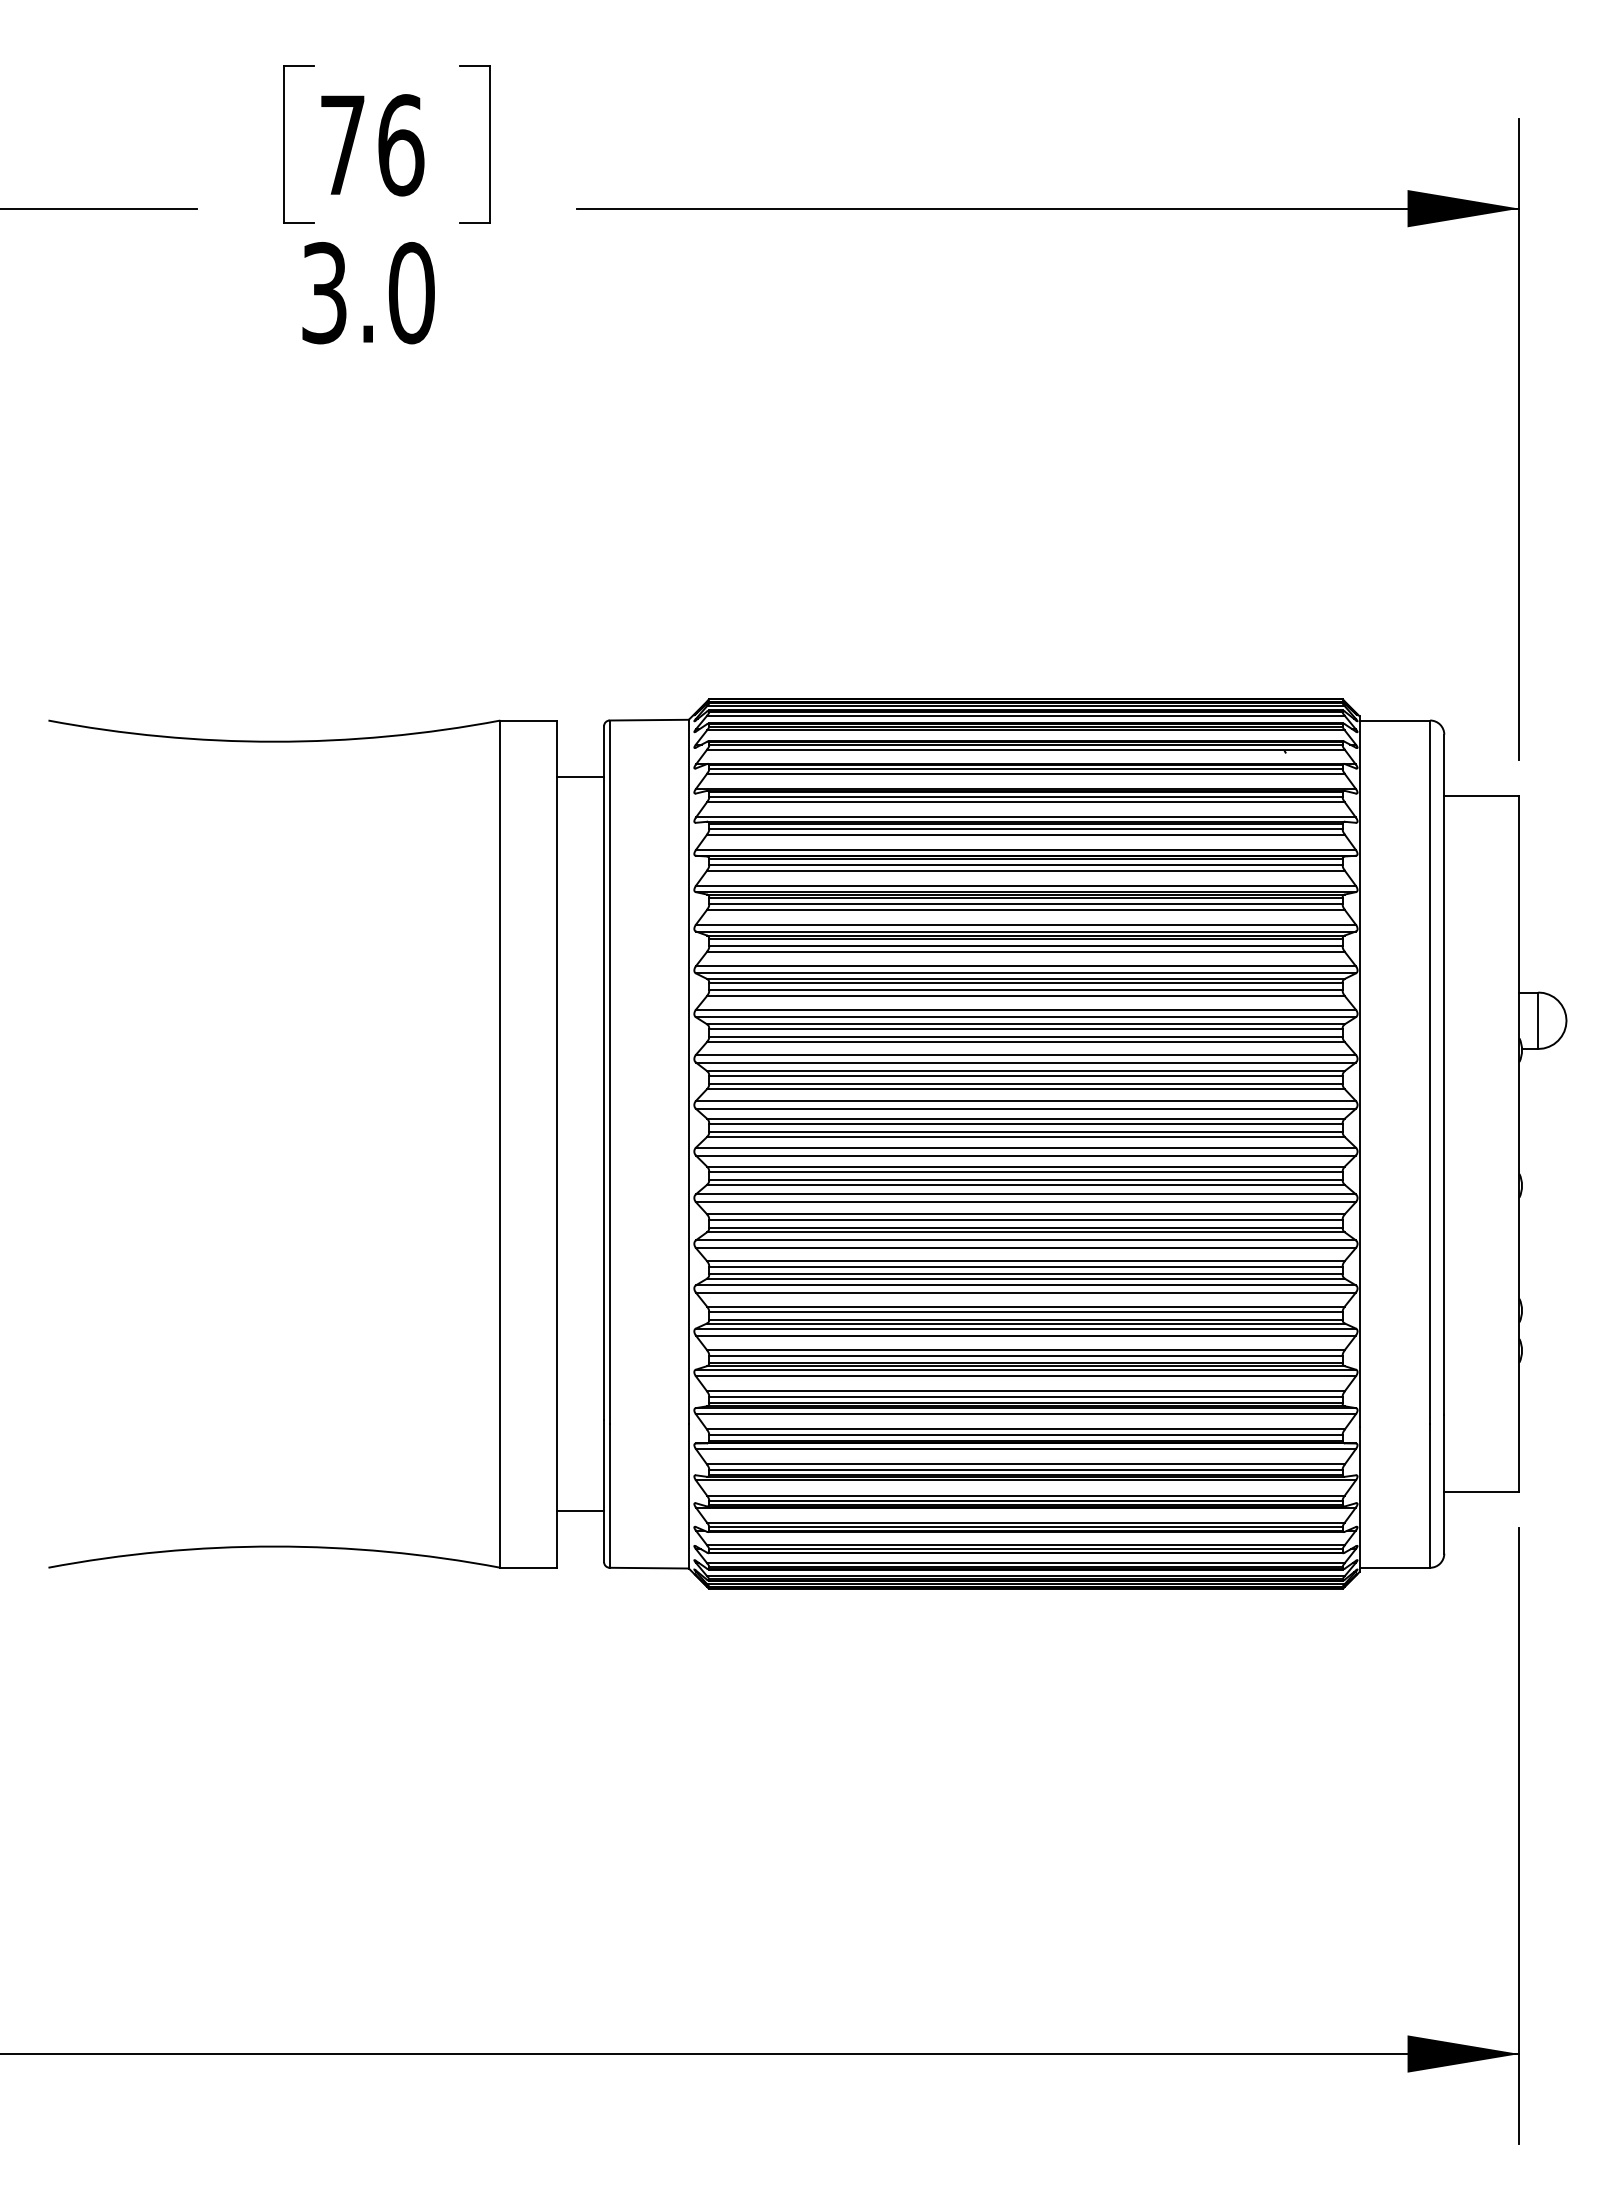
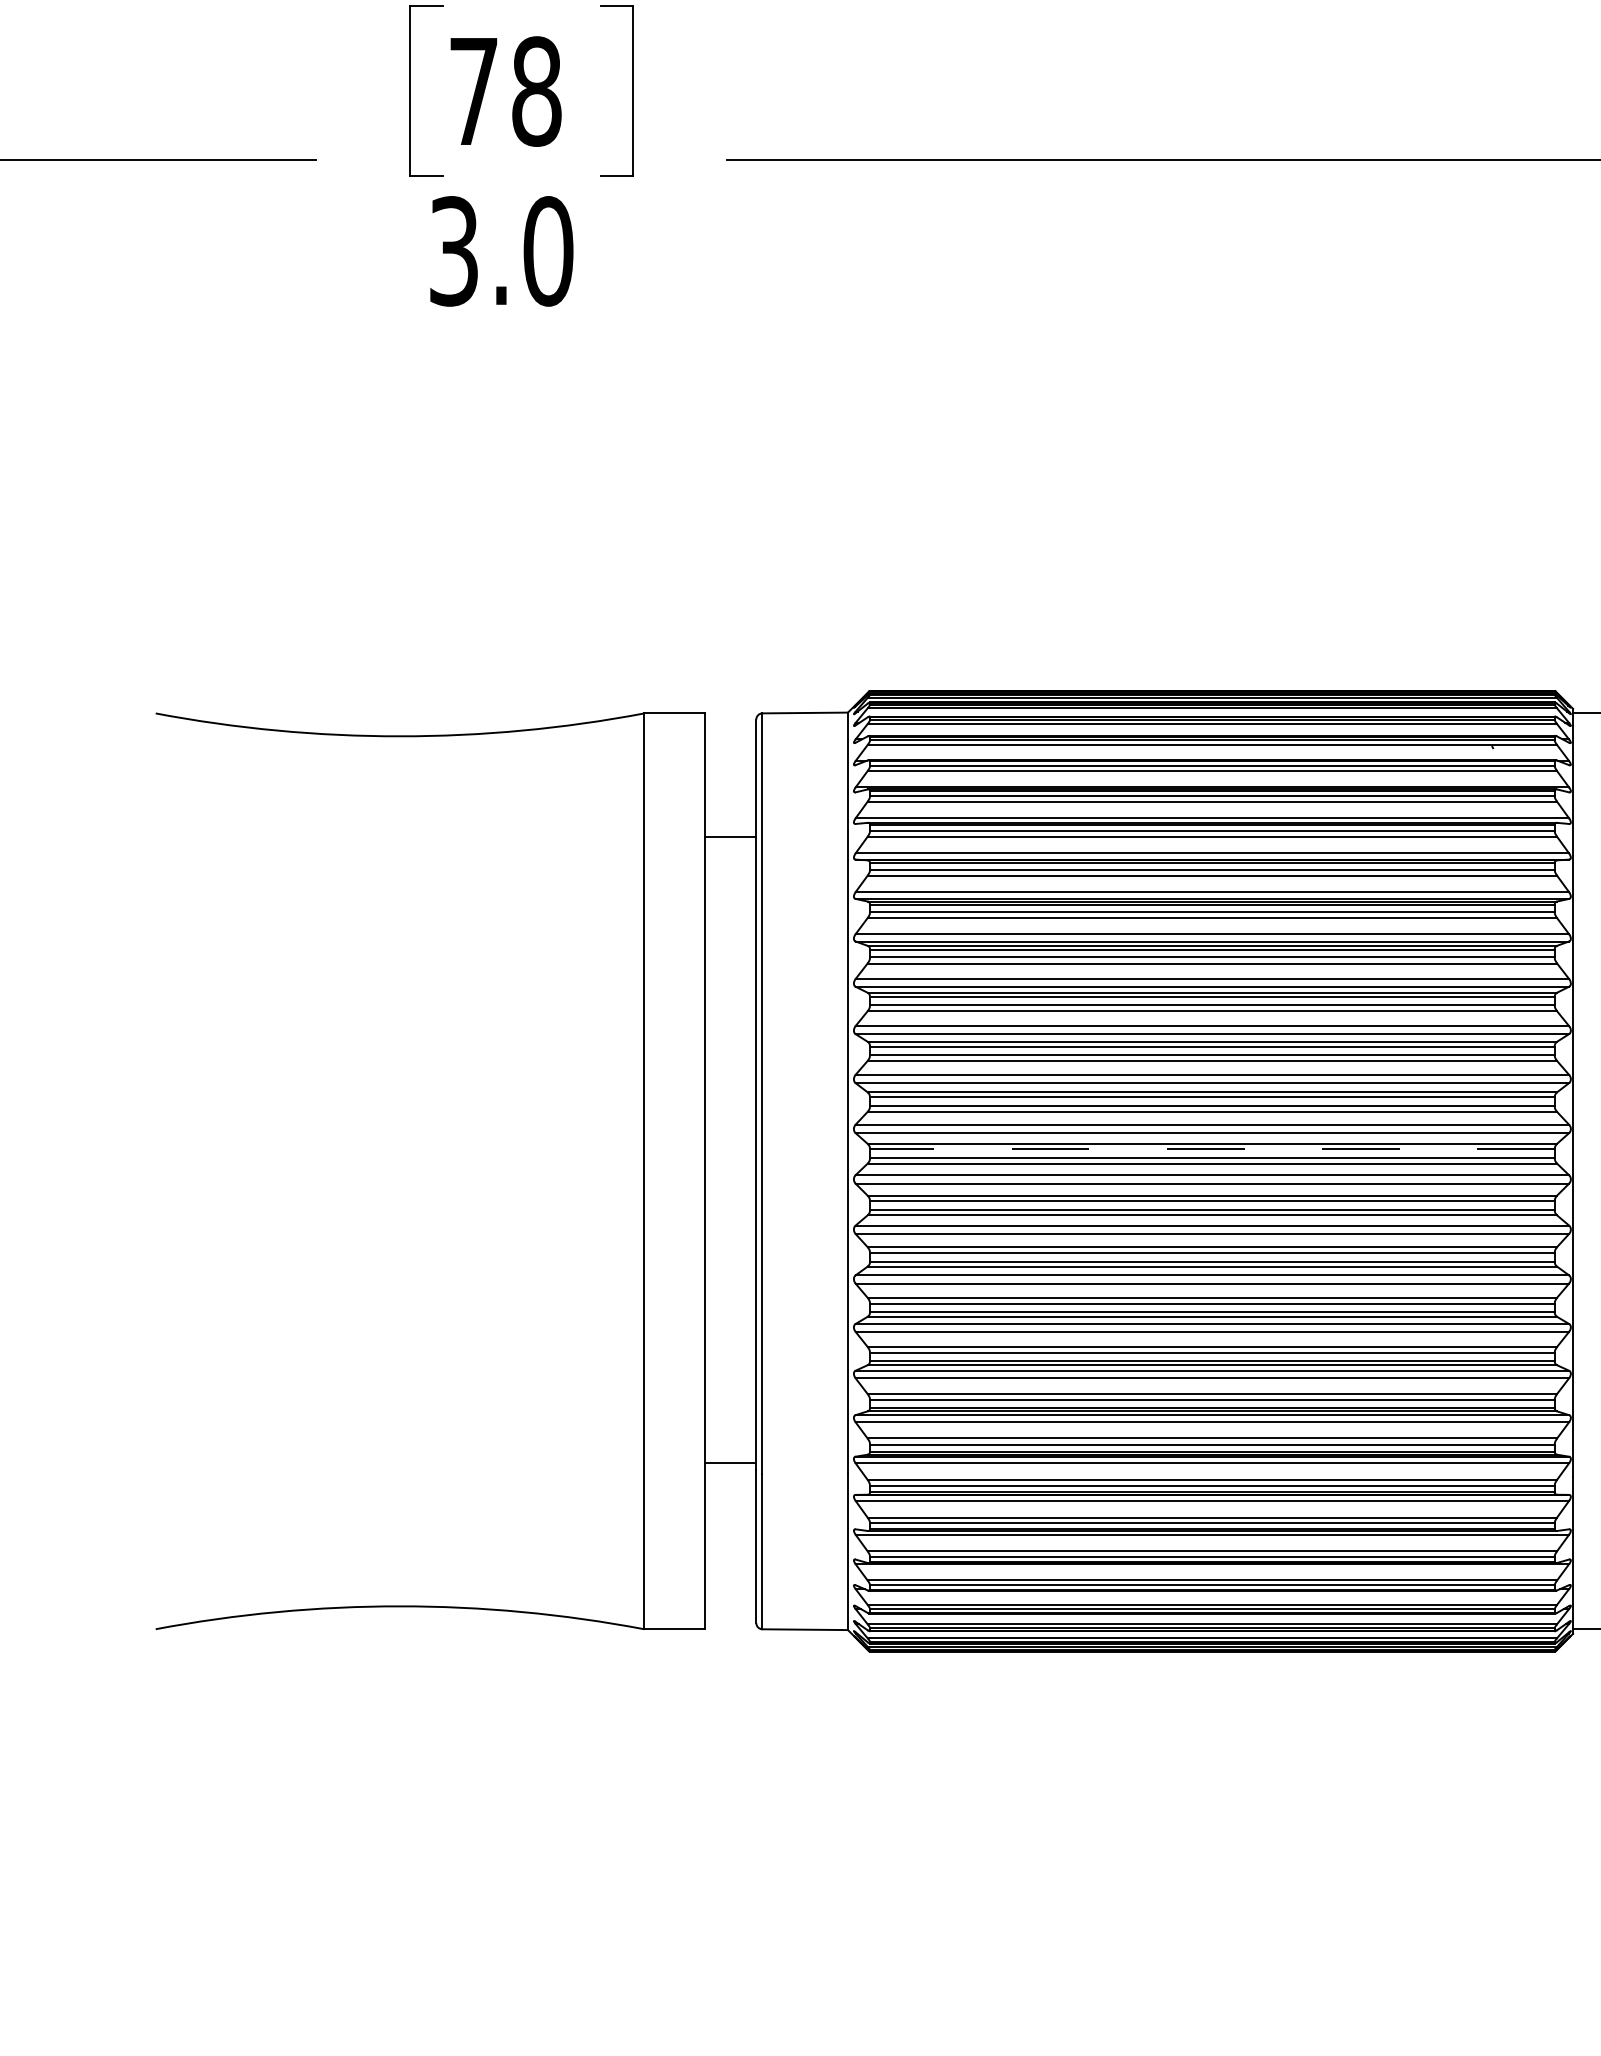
text: (401, 145) -> (537, 91), 76 -> 78
line: (580, 776) -> (730, 836), moved
line: (1025, 1123) -> (1211, 1149), solid -> dashed
line: (580, 1511) -> (730, 1463), moved

